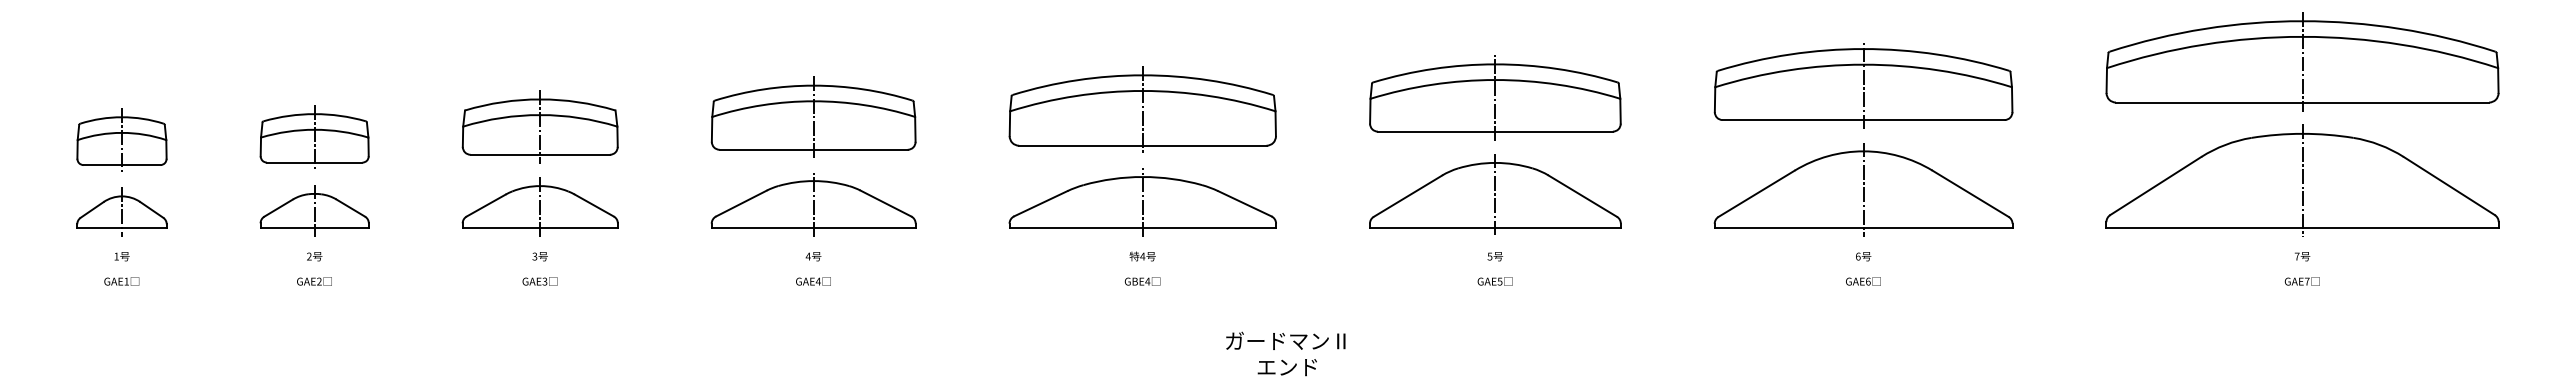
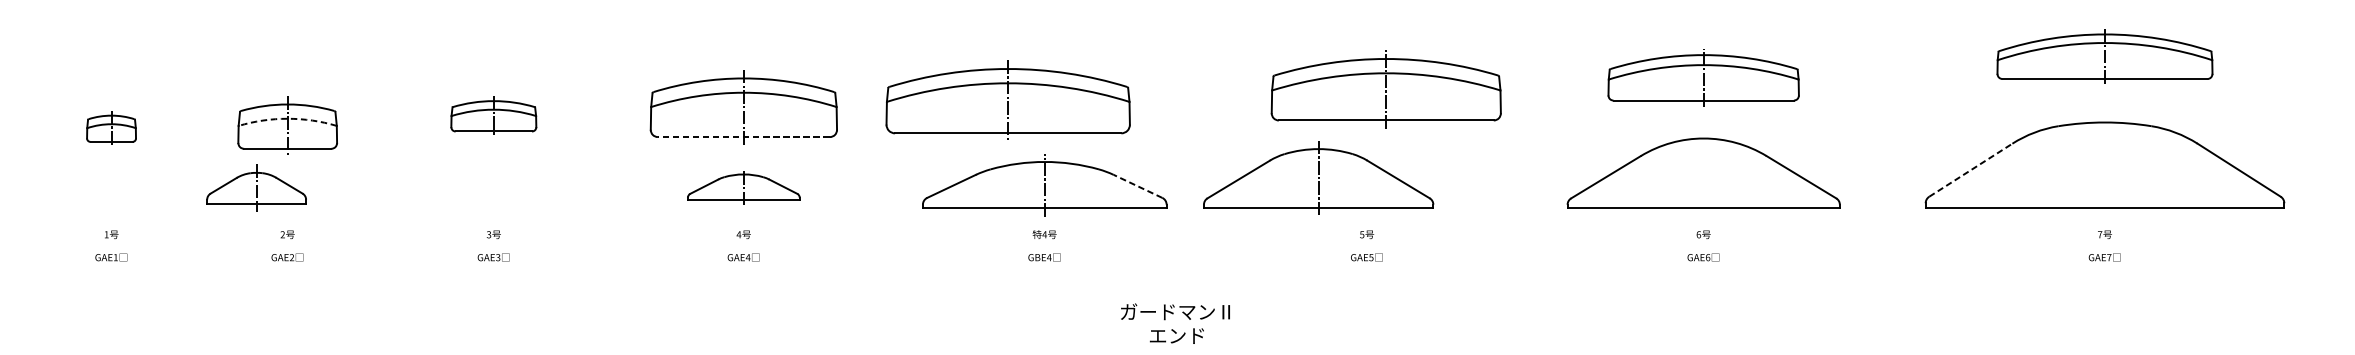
part: (2302, 61) -> (2104, 56), size x0.6
part: (1863, 85) -> (1703, 78), size x0.7
part: (1495, 97) -> (1386, 89), moved
part: (1142, 109) -> (1007, 100), moved
part: (539, 126) -> (493, 115), size x0.6
arc: (314, 129) -> (287, 118), solid -> dashed
part: (121, 139) -> (111, 127), size x0.6
line: (813, 149) -> (743, 136), solid -> dashed
line: (2302, 180) -> (2104, 165), removed
line: (2155, 186) -> (1970, 170), solid -> dashed
line: (1863, 189) -> (1703, 173), removed
part: (1495, 194) -> (1318, 177), moved
line: (1244, 203) -> (1137, 186), solid -> dashed
part: (813, 204) -> (743, 187), size x0.6
part: (539, 206) -> (493, 188), removed
part: (314, 210) -> (256, 188), moved
part: (121, 211) -> (111, 193), removed

